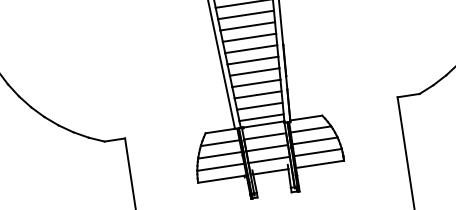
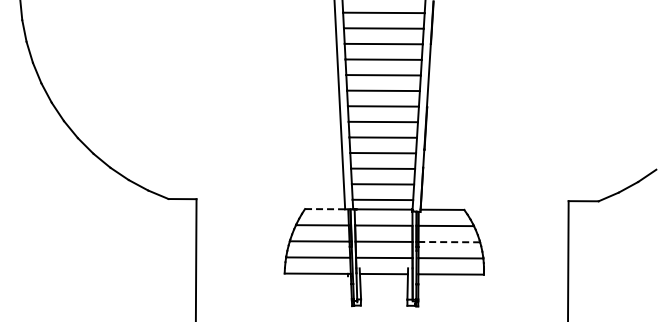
line: (220, 131) -> (325, 209), solid -> dashed
line: (315, 141) -> (449, 242), solid -> dashed

